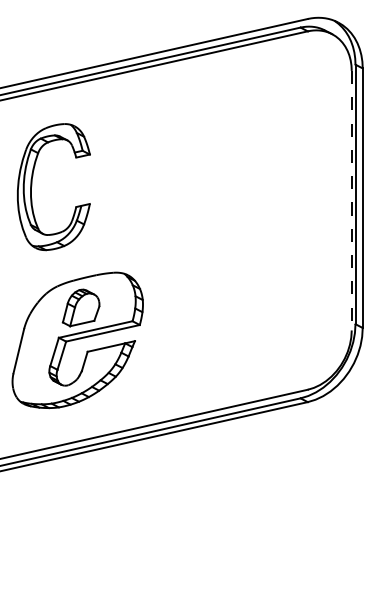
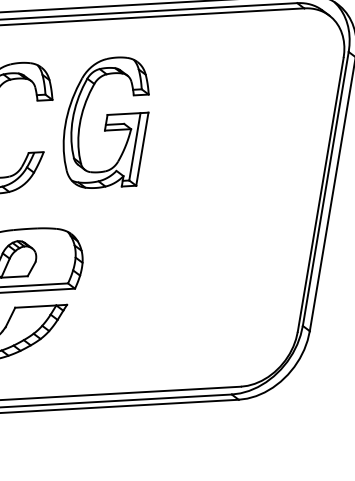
part: (142, 167) -> (105, 122), added
line: (351, 200) -> (320, 194), dashed -> solid

